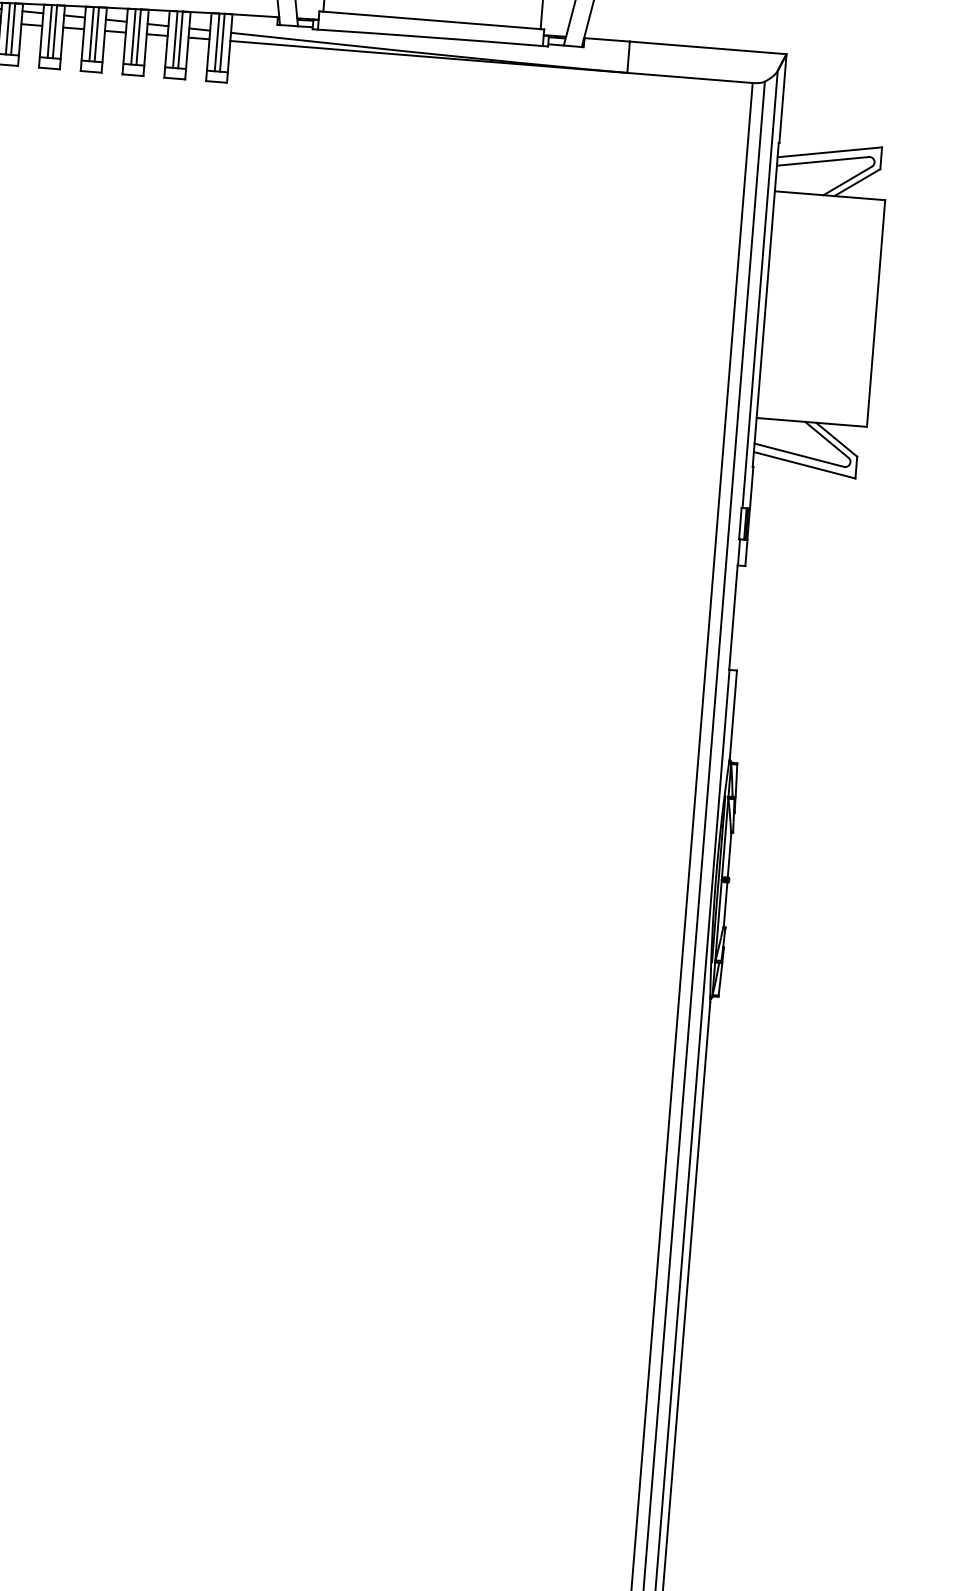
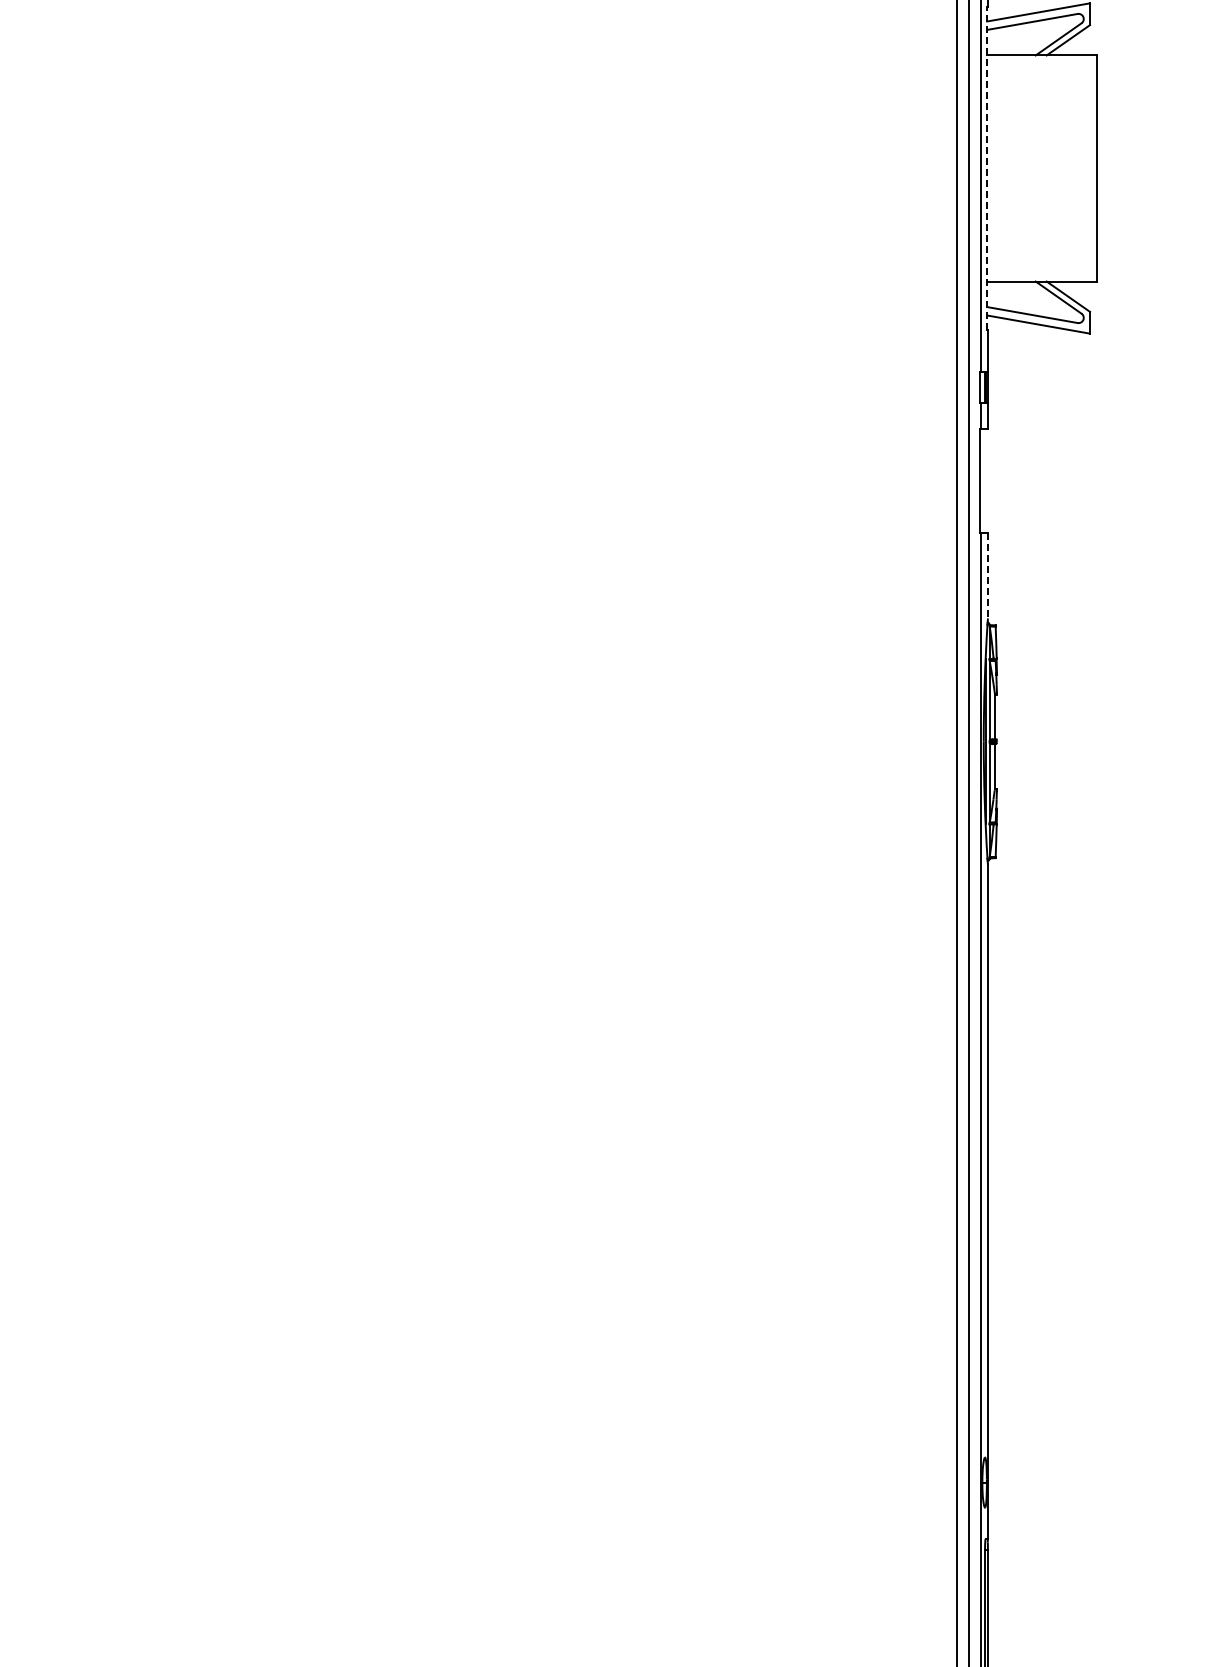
line: (765, 304) -> (987, 168), solid -> dashed
line: (733, 713) -> (987, 576), solid -> dashed

